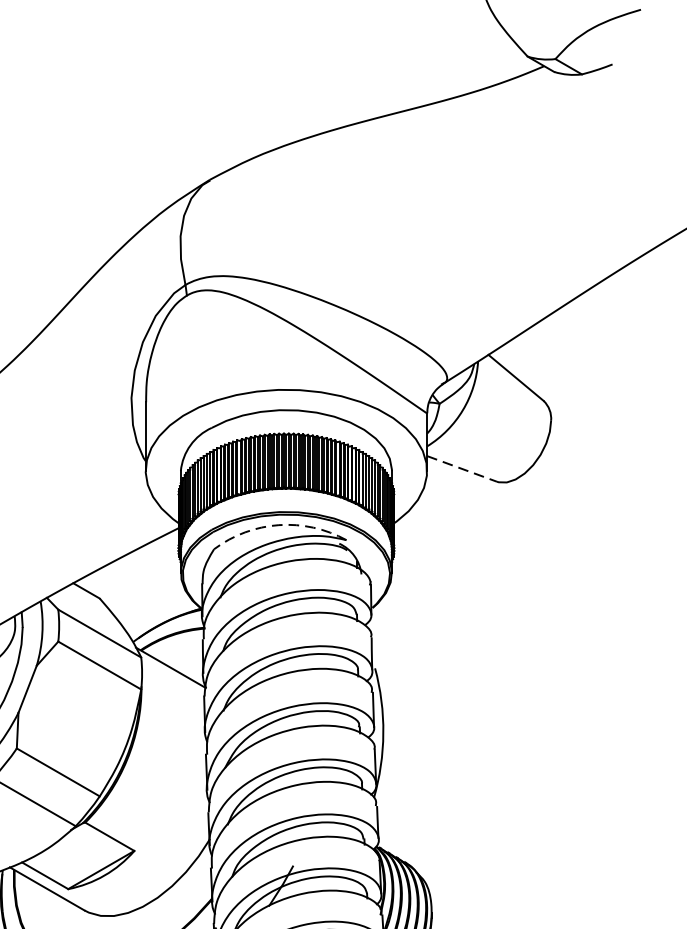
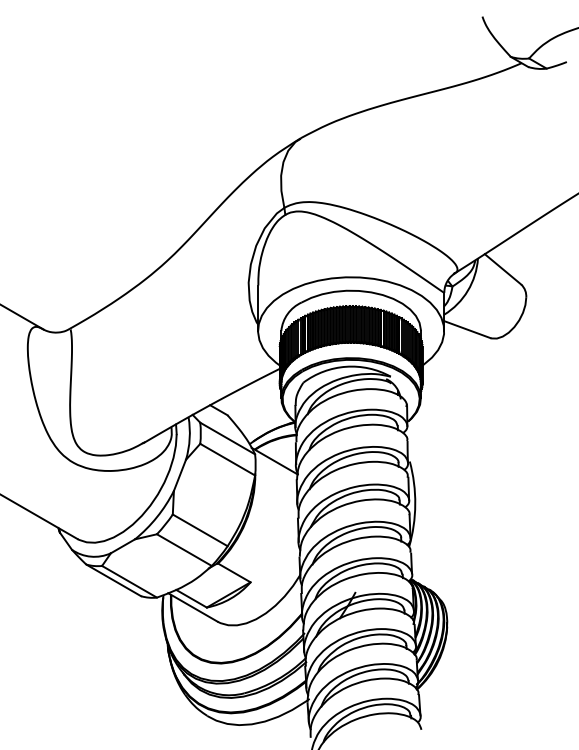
line: (462, 468) -> (467, 329), dashed -> solid
arc: (279, 524) -> (346, 366), dashed -> solid

